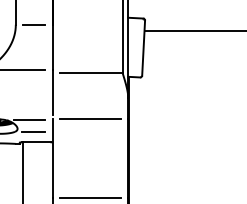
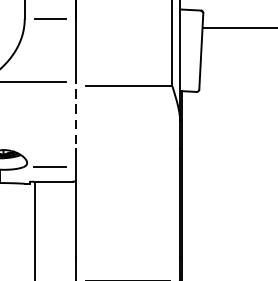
line: (52, 92) -> (75, 112), solid -> dashed
line: (90, 118) -> (127, 148), removed
line: (29, 120) -> (43, 151), removed
line: (90, 197) -> (127, 257), removed

